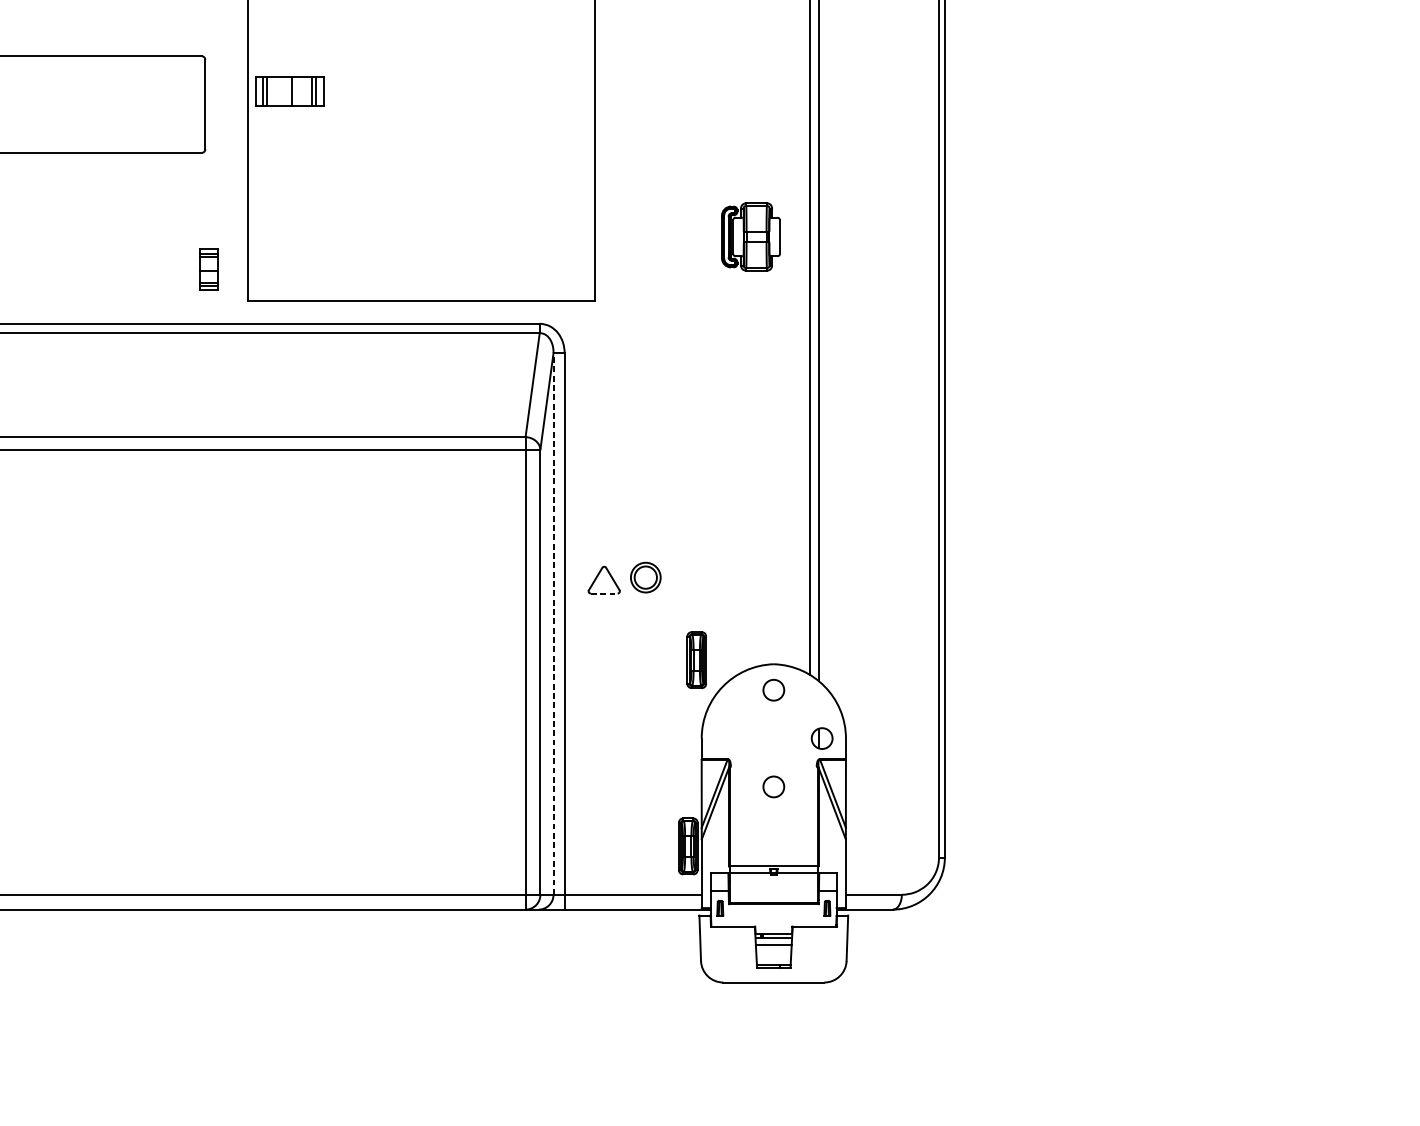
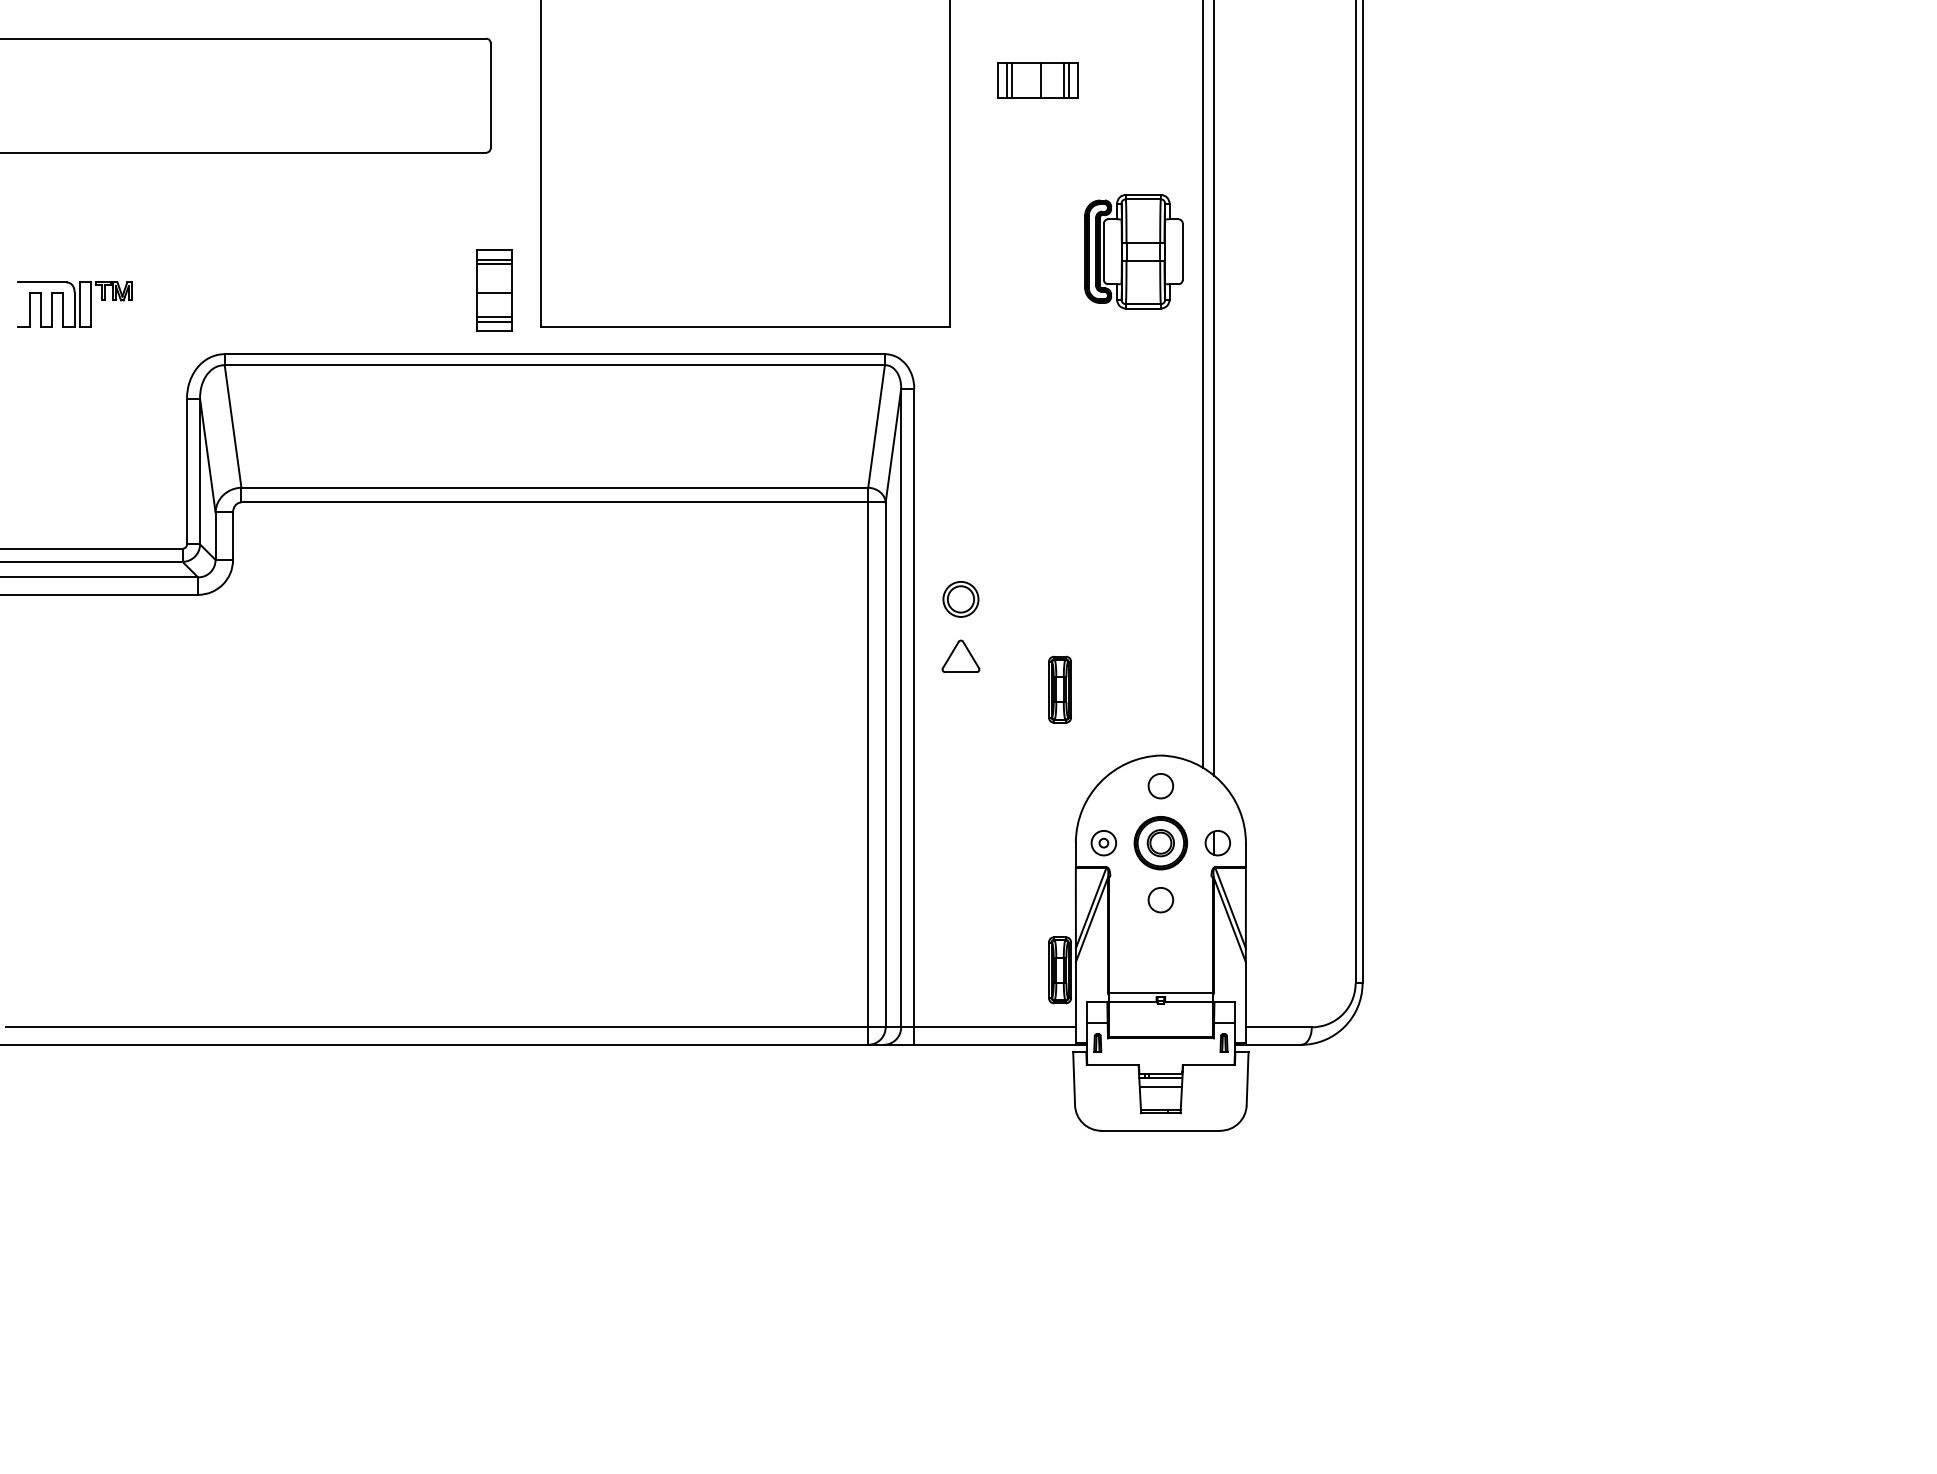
part: (289, 91) -> (1037, 80), moved
part: (750, 236) -> (1133, 251), size x1.43
part: (208, 269) -> (494, 290), size x1.67
part: (645, 577) -> (960, 599), moved
line: (603, 593) -> (960, 672), dashed -> solid
line: (553, 623) -> (901, 707), dashed -> solid
part: (696, 659) -> (1059, 689), moved
part: (725, 738) -> (1103, 843), added
part: (773, 738) -> (1160, 843), added

